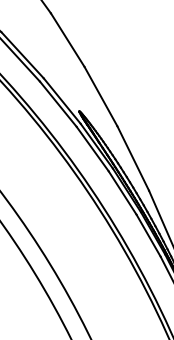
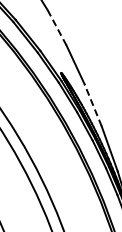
line: (68, 39) -> (57, 27), solid -> dashed
line: (133, 158) -> (93, 105), solid -> dashed

